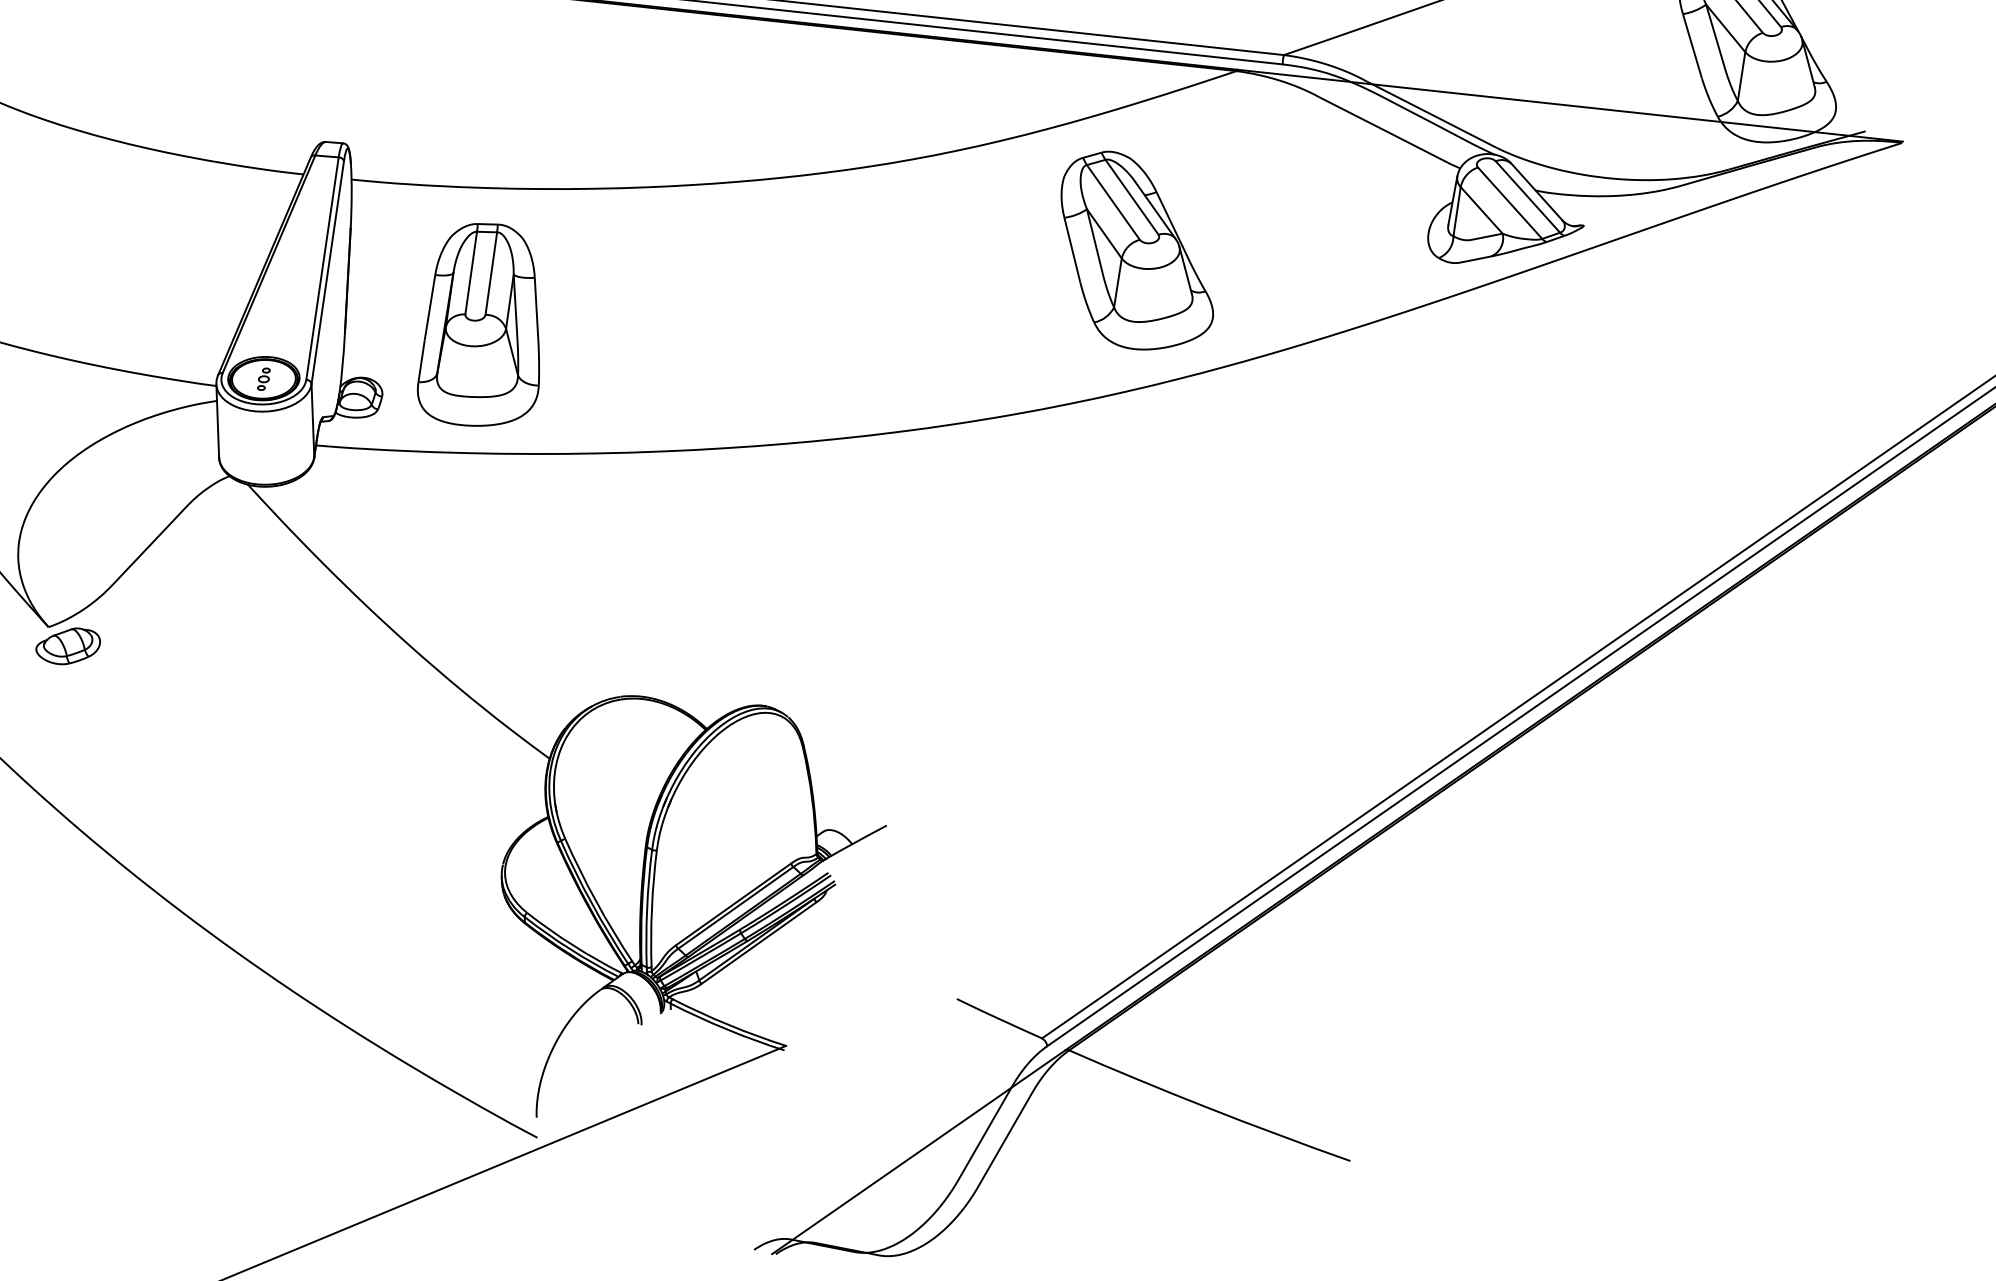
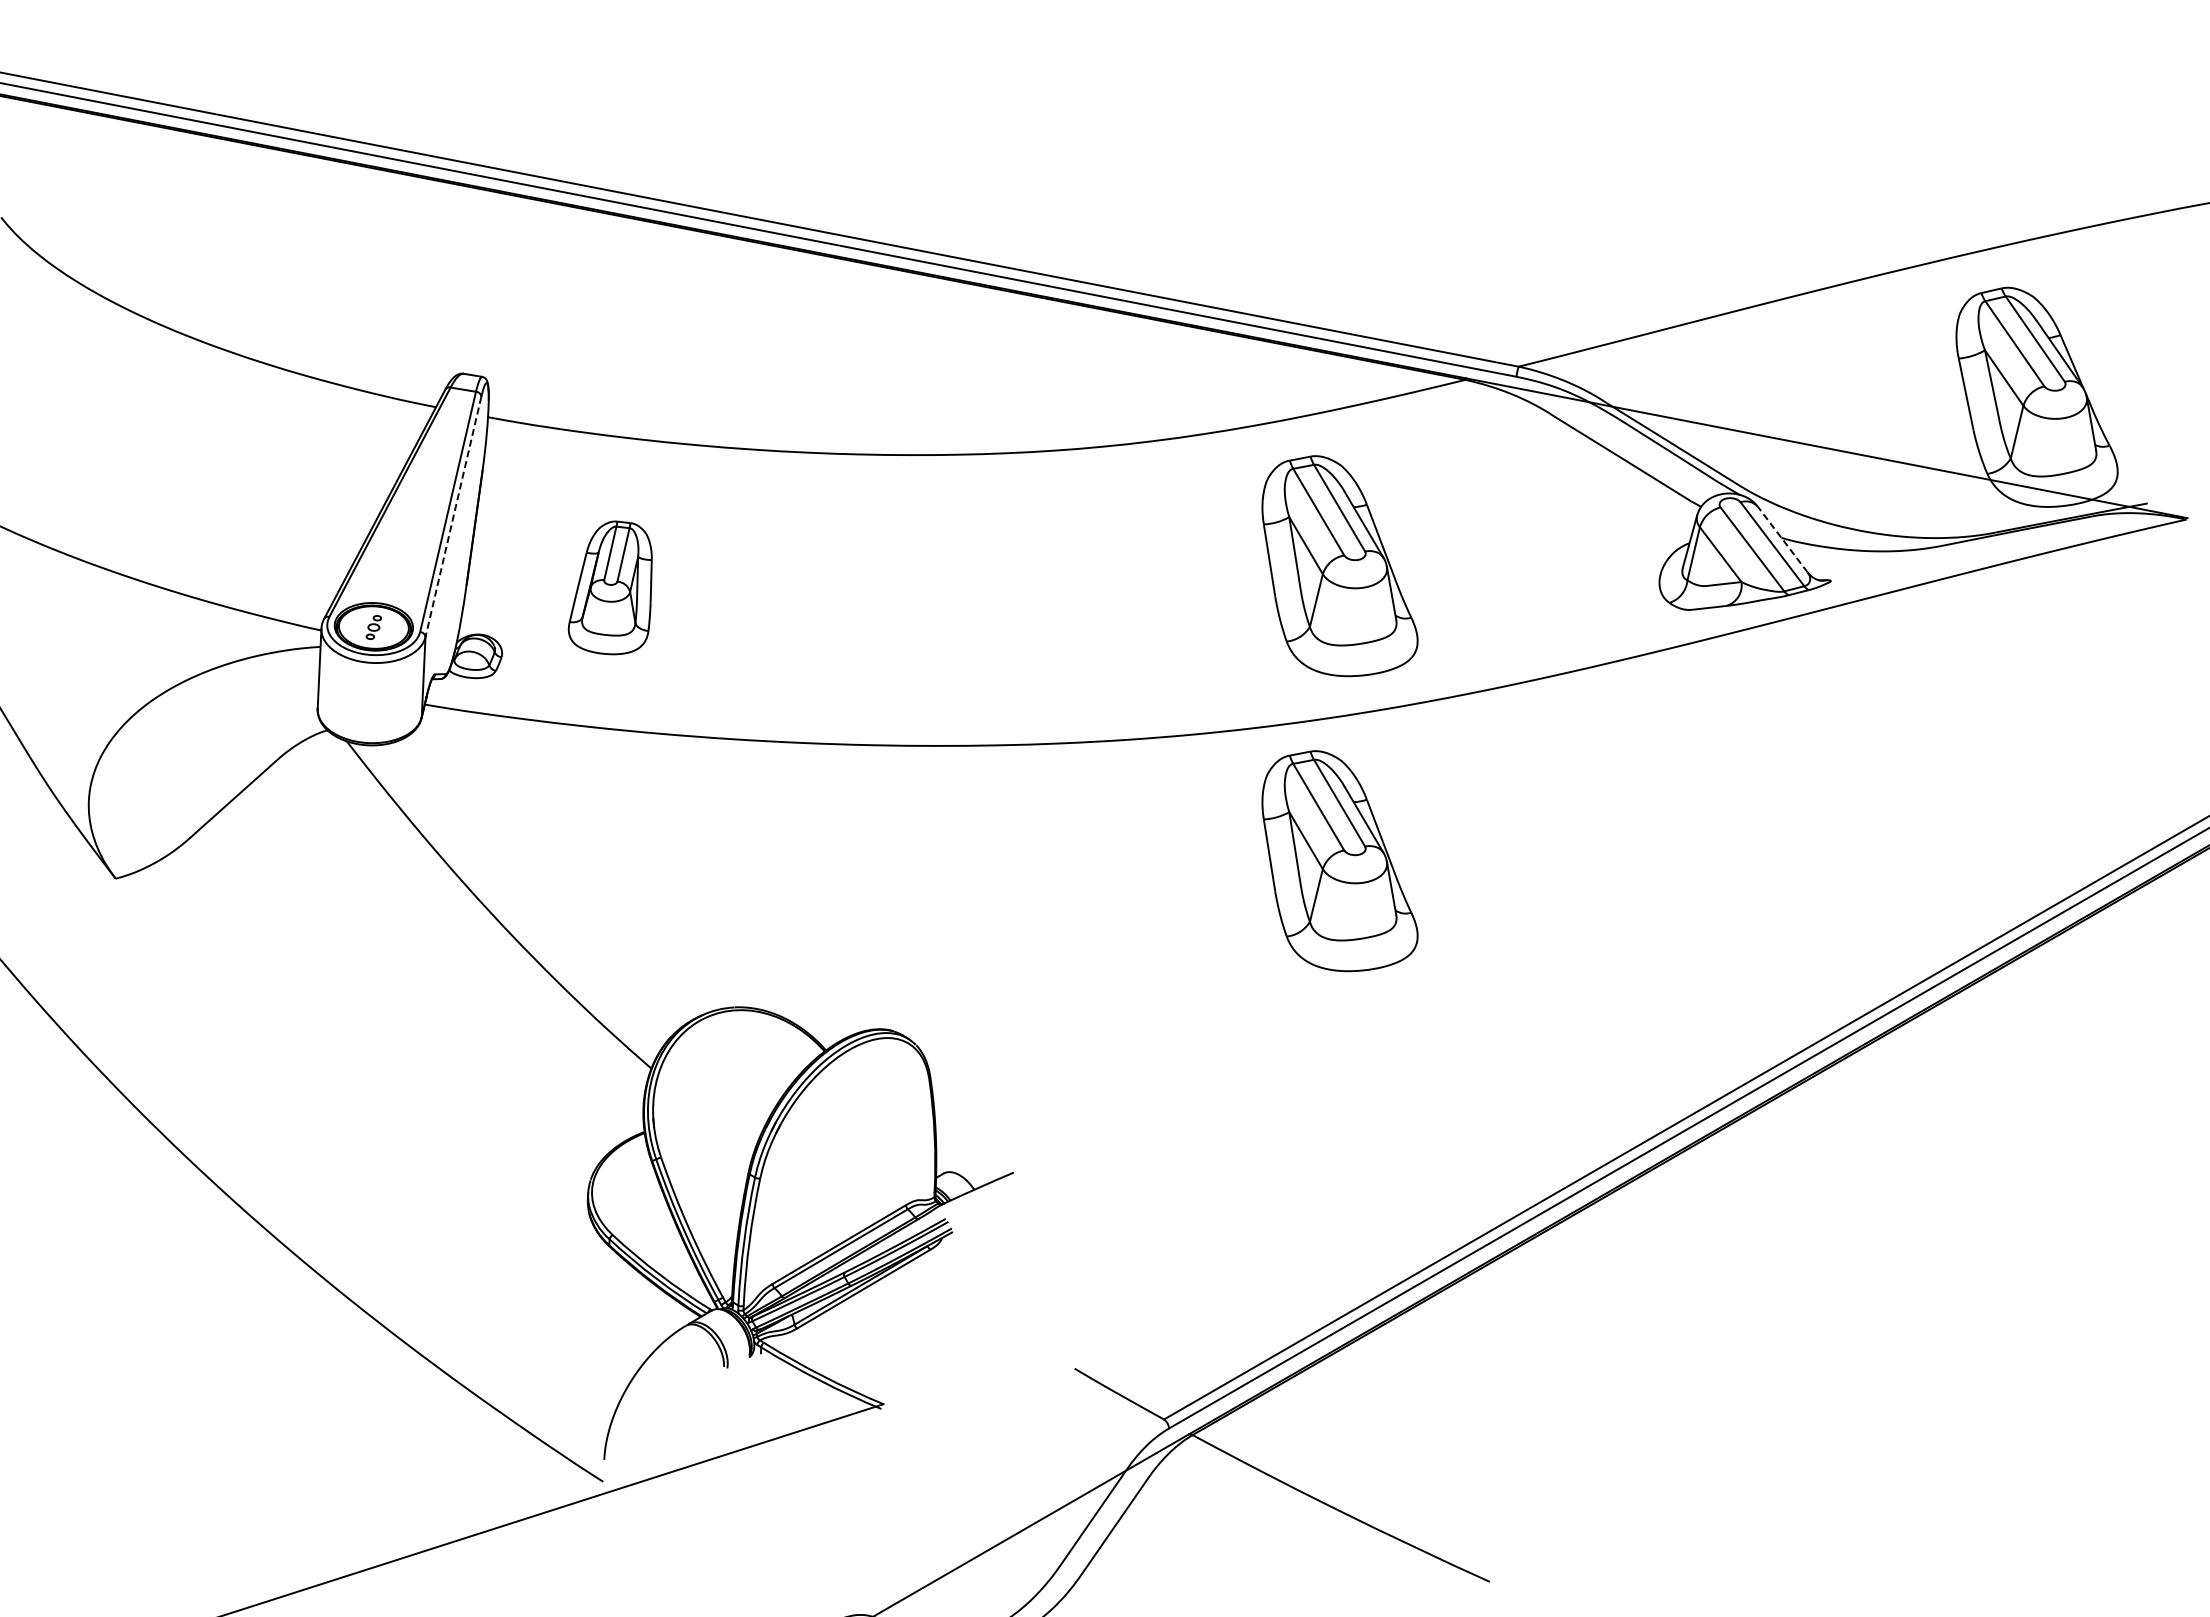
line: (1536, 191) -> (1782, 539), solid -> dashed
line: (327, 273) -> (453, 517), solid -> dashed
part: (475, 324) -> (610, 587), size x0.6
part: (1158, 518) -> (1339, 861), added
part: (68, 646) -> (135, 901), removed

